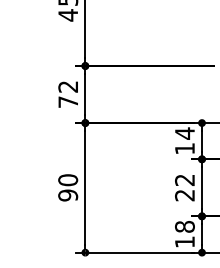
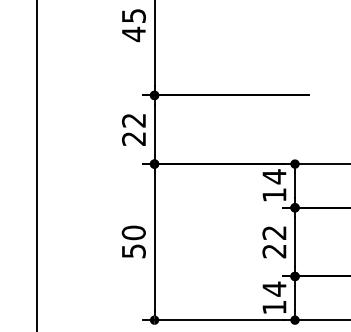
text: (67, 101) -> (133, 138), 72 -> 22
text: (67, 195) -> (133, 251), 90 -> 50
text: (184, 226) -> (274, 288), 18 -> 14

